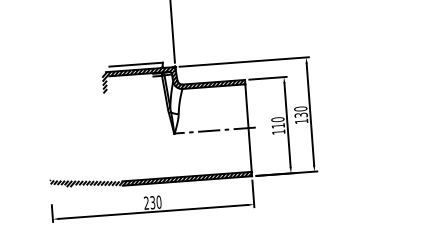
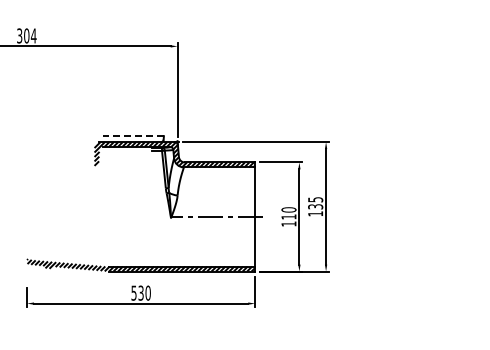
line: (135, 64) -> (133, 136), solid -> dashed
text: (300, 108) -> (315, 199), 130 -> 135
text: (146, 202) -> (133, 292), 230 -> 530

